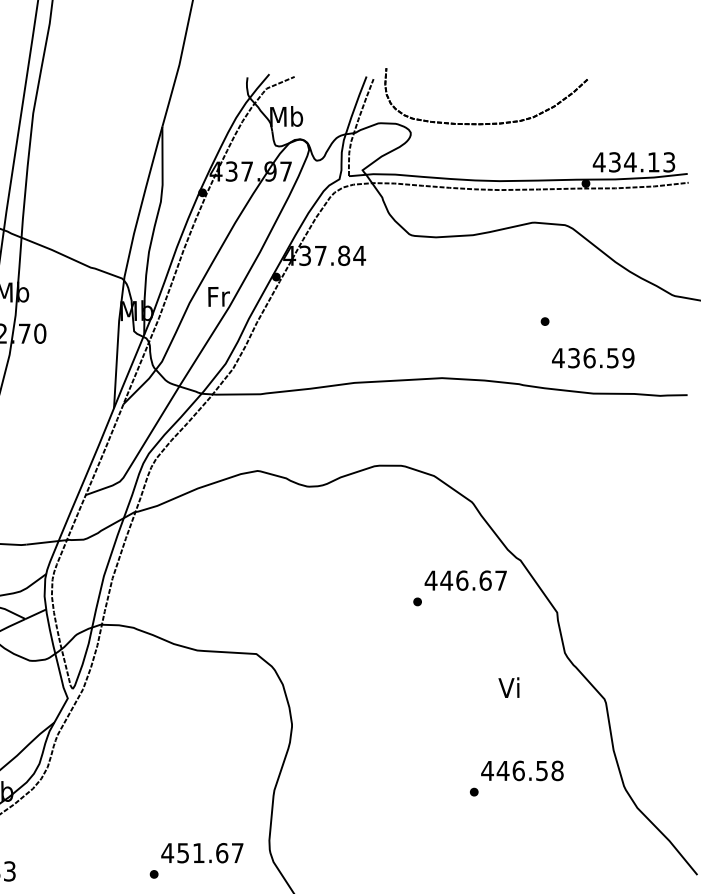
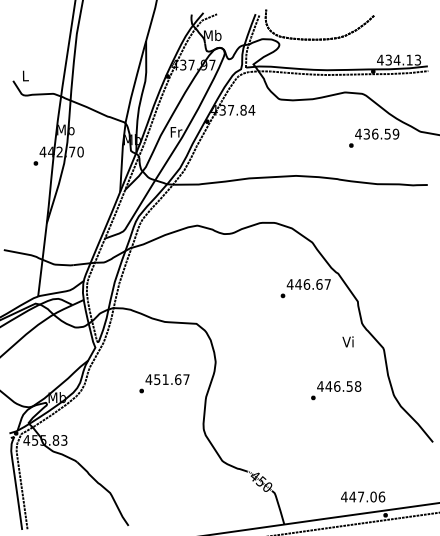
text: (593, 356) -> (377, 133), moved
text: (508, 686) -> (347, 341), moved
text: (196, 860) -> (164, 383), moved

